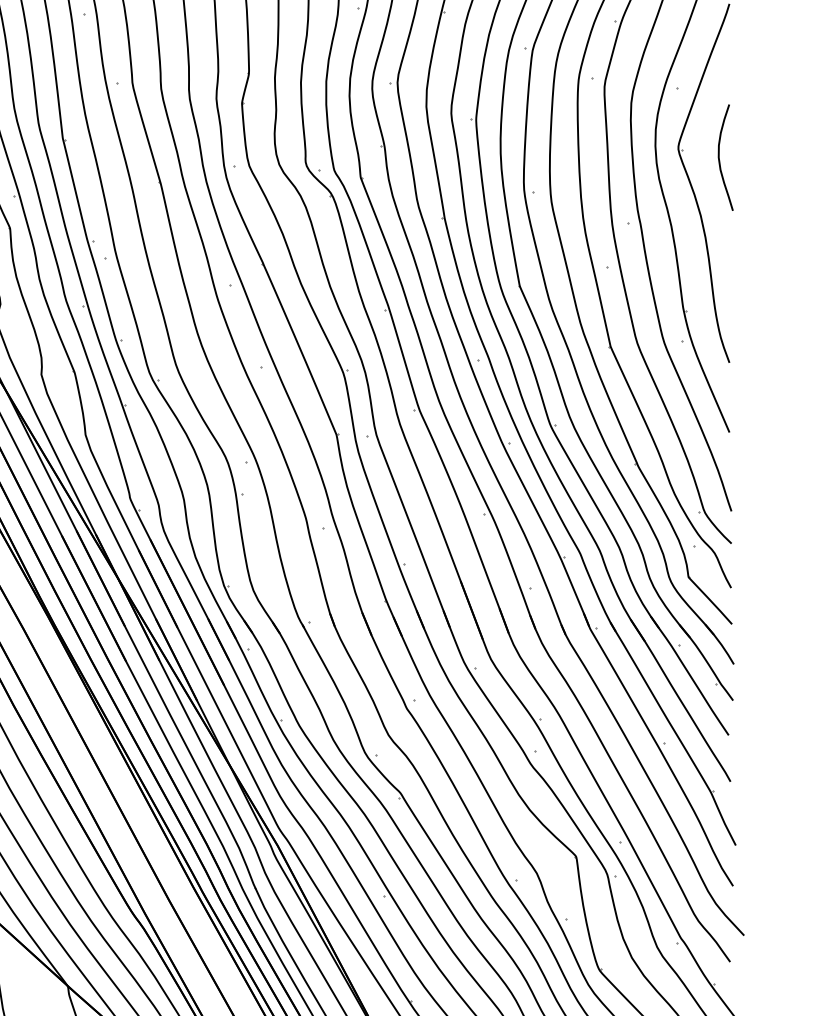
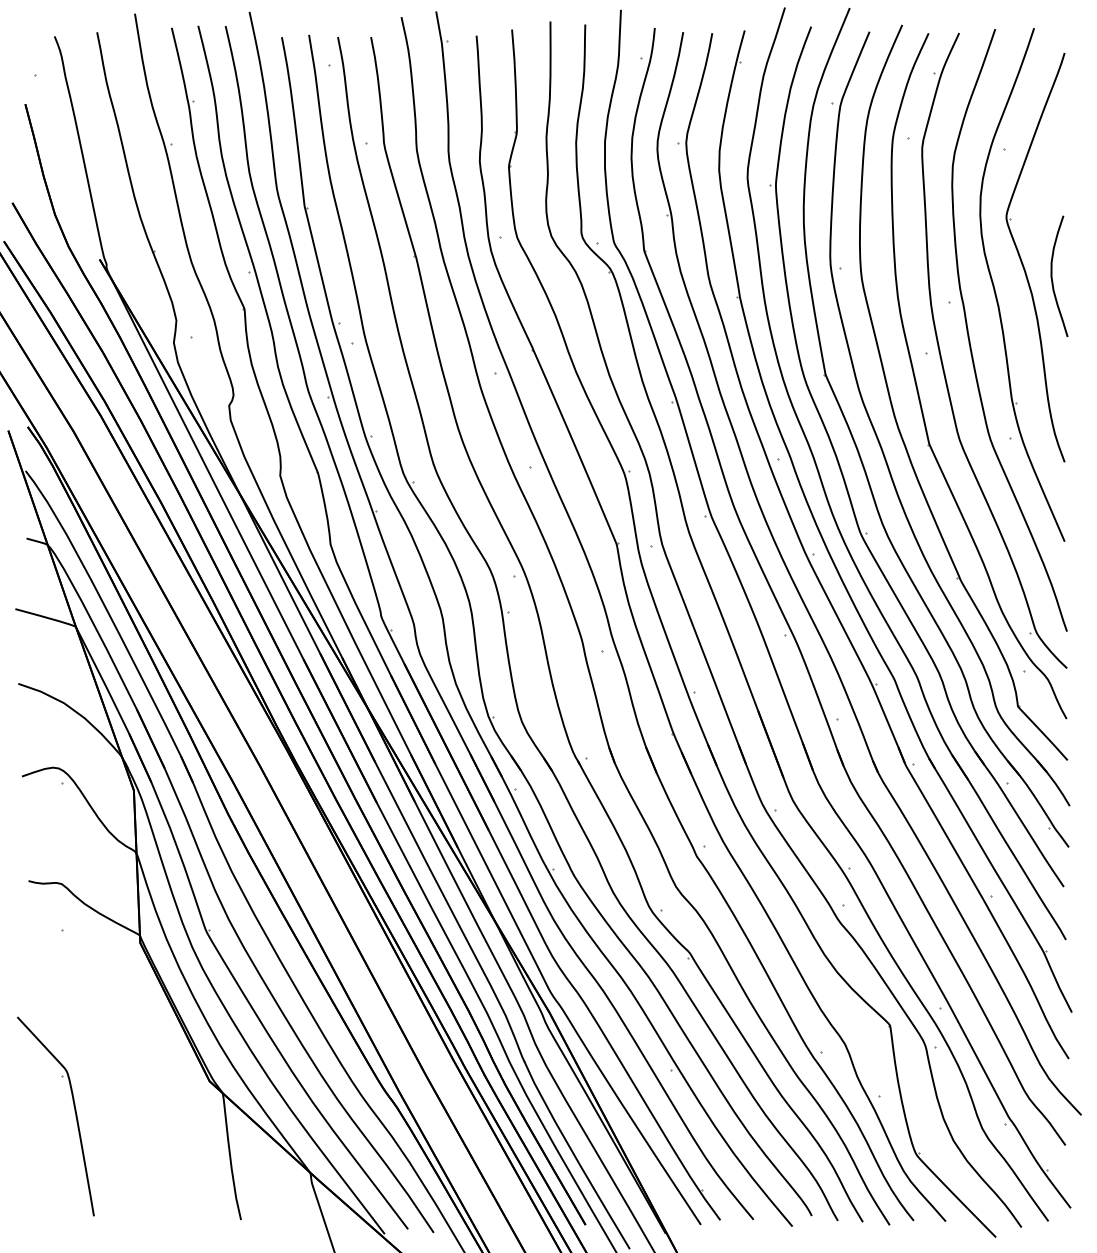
curve: (719, 156) -> (1052, 275), moved

